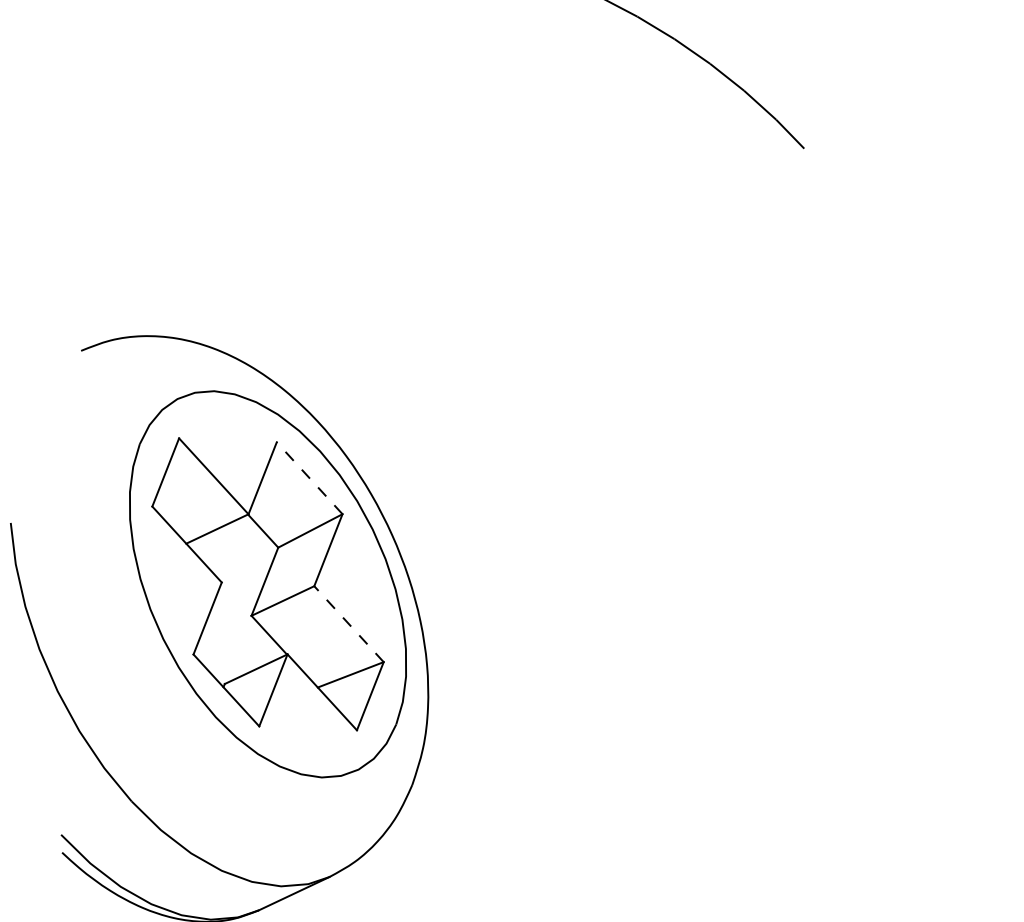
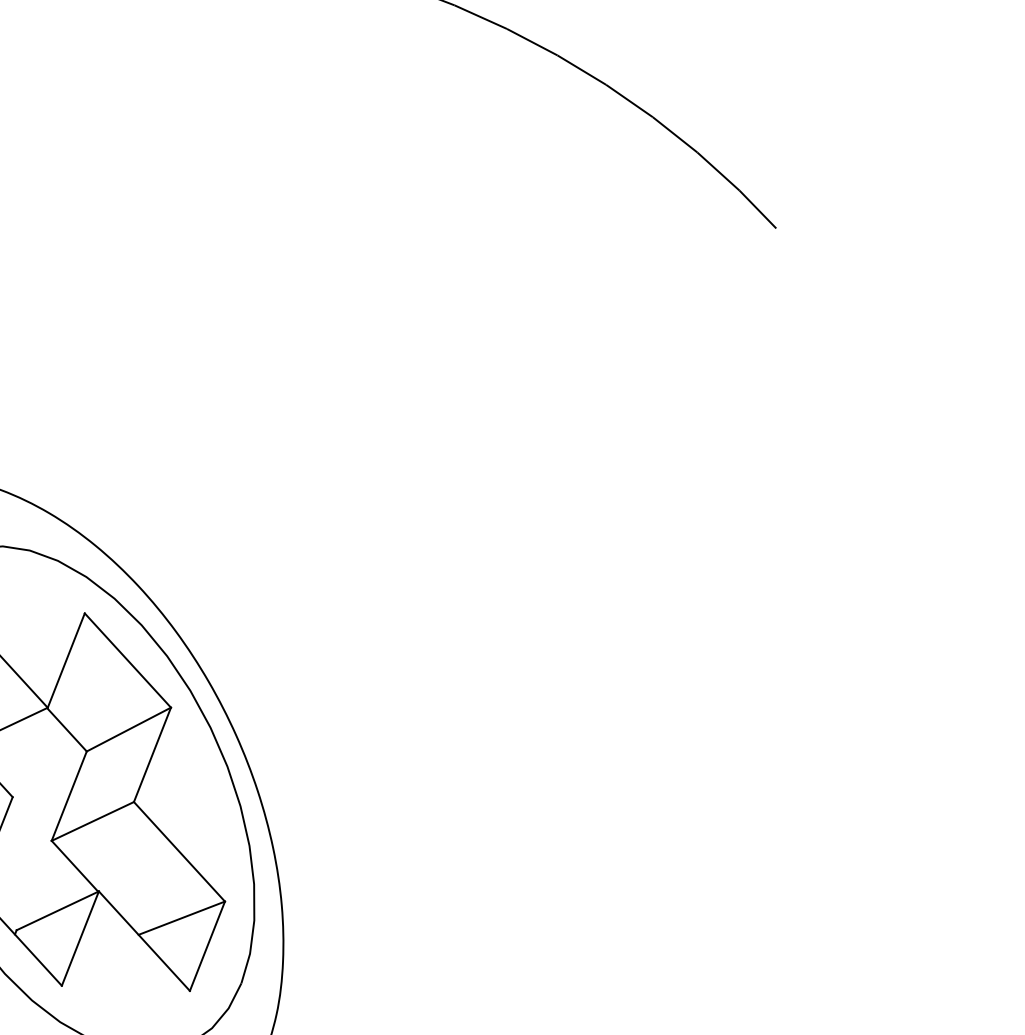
line: (309, 478) -> (127, 660), dashed -> solid
line: (348, 623) -> (178, 850), dashed -> solid

